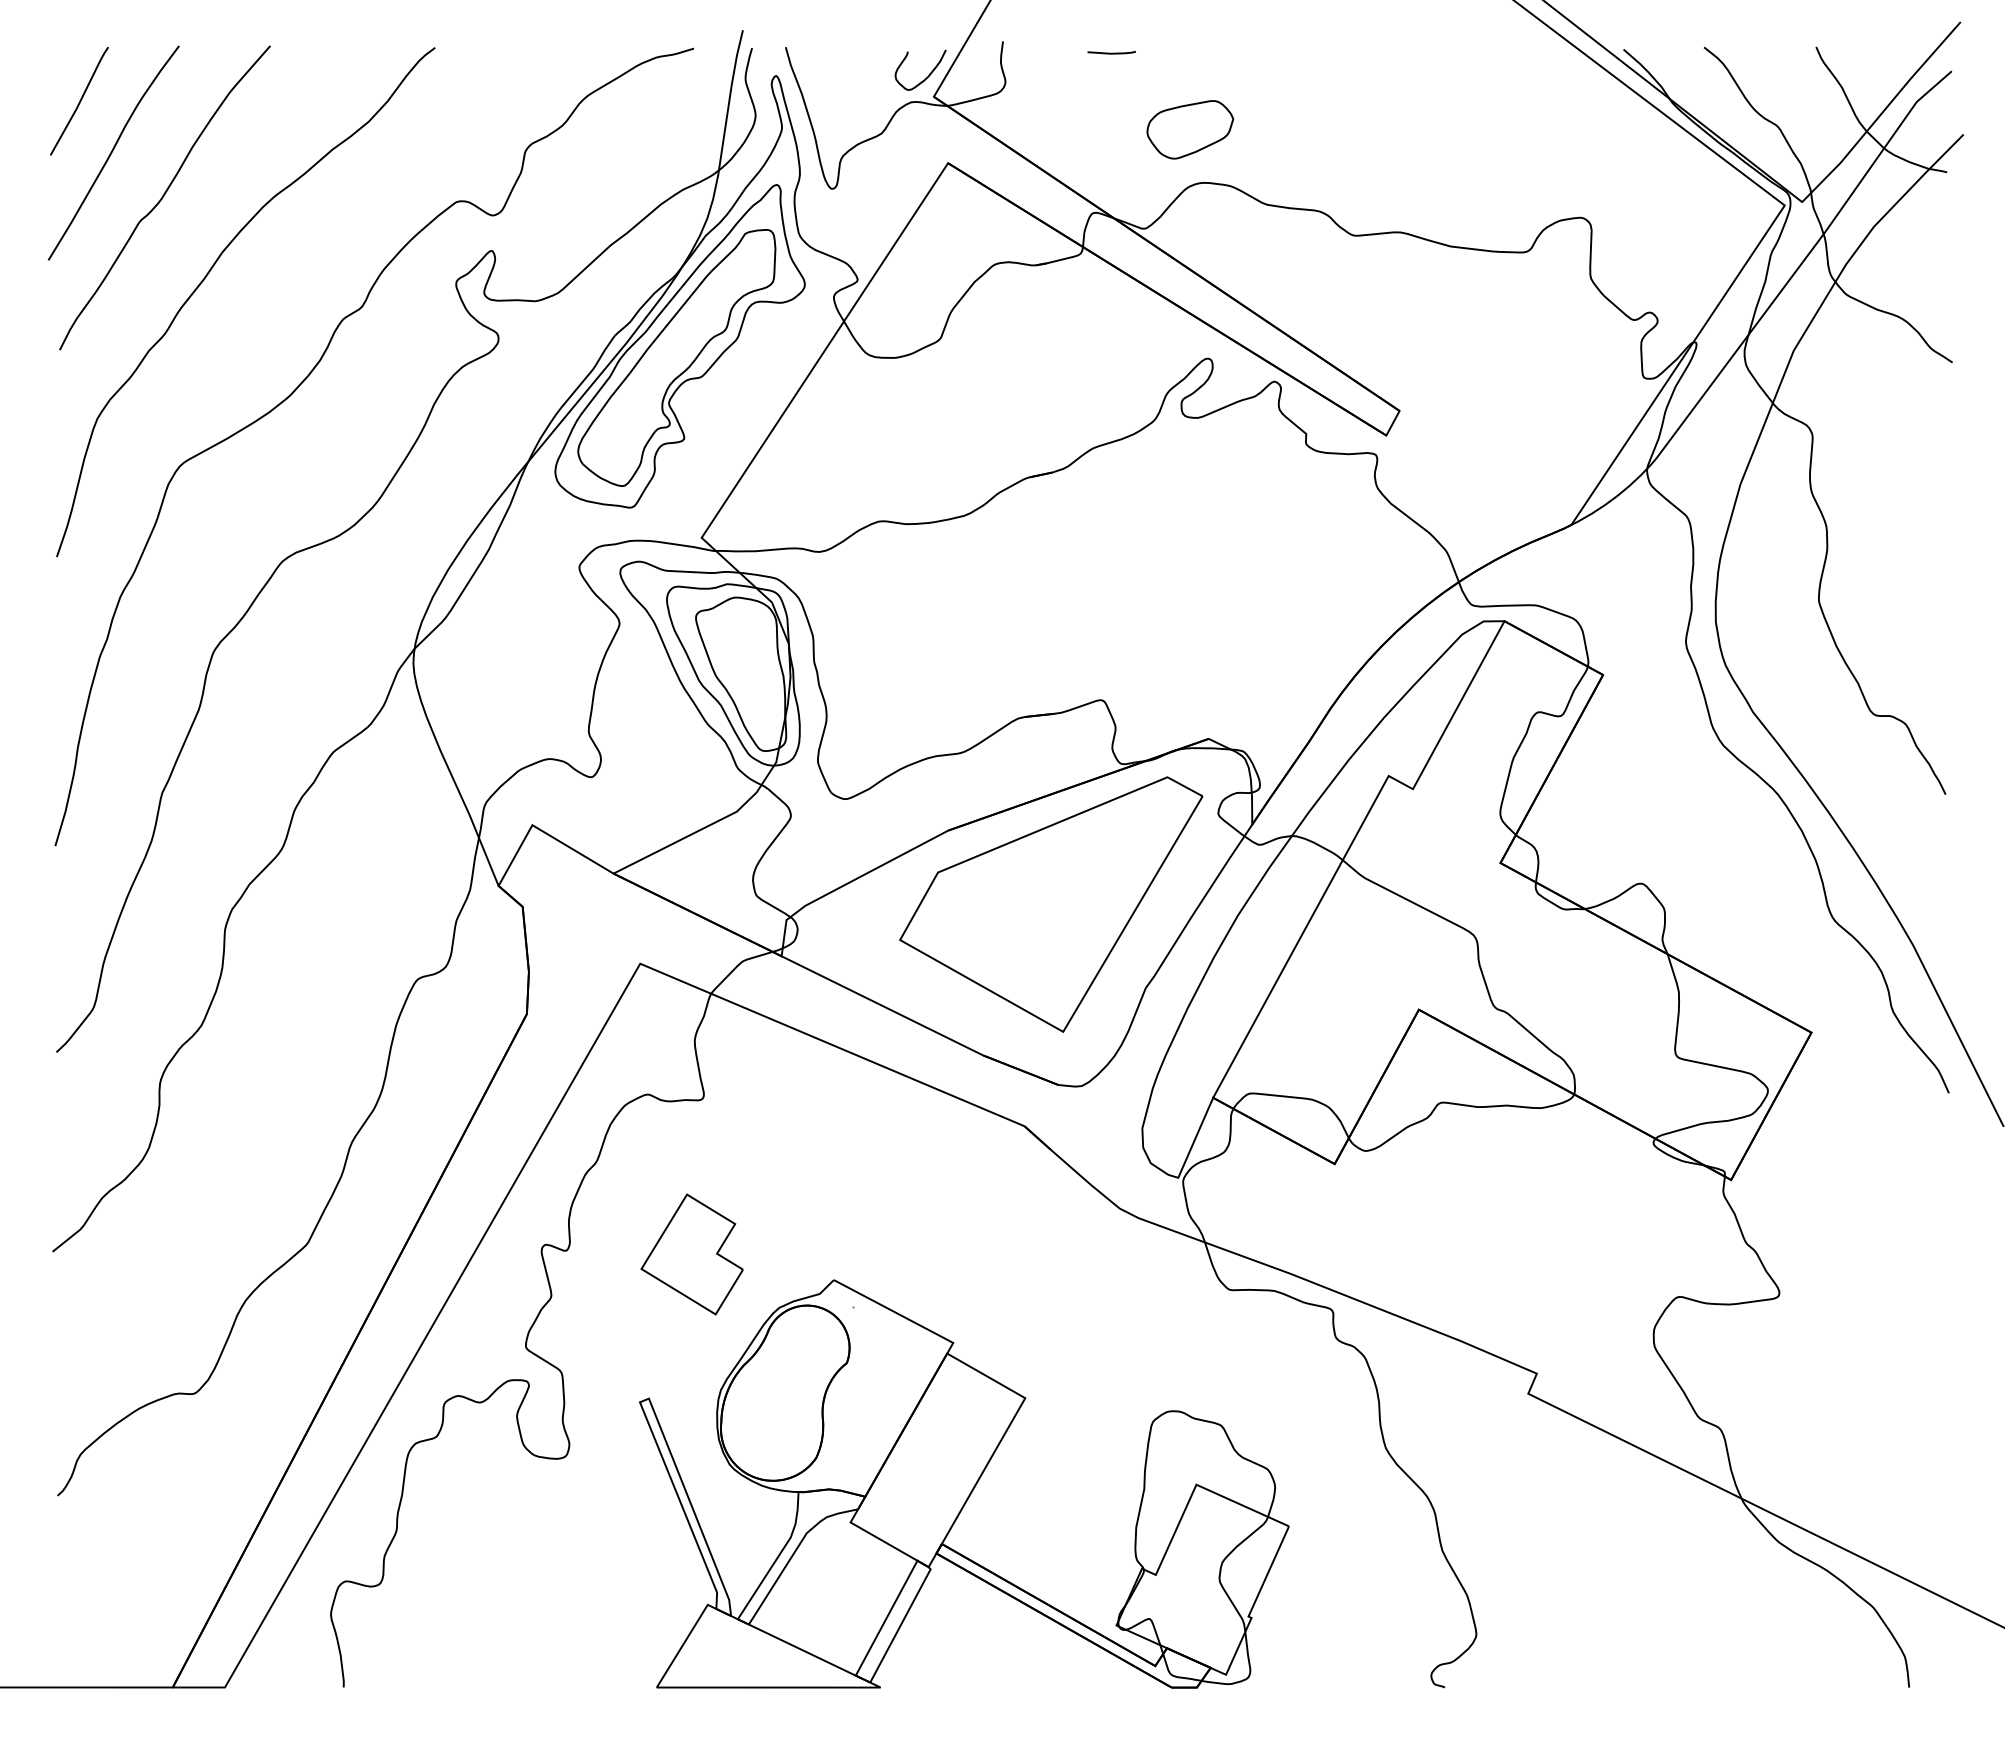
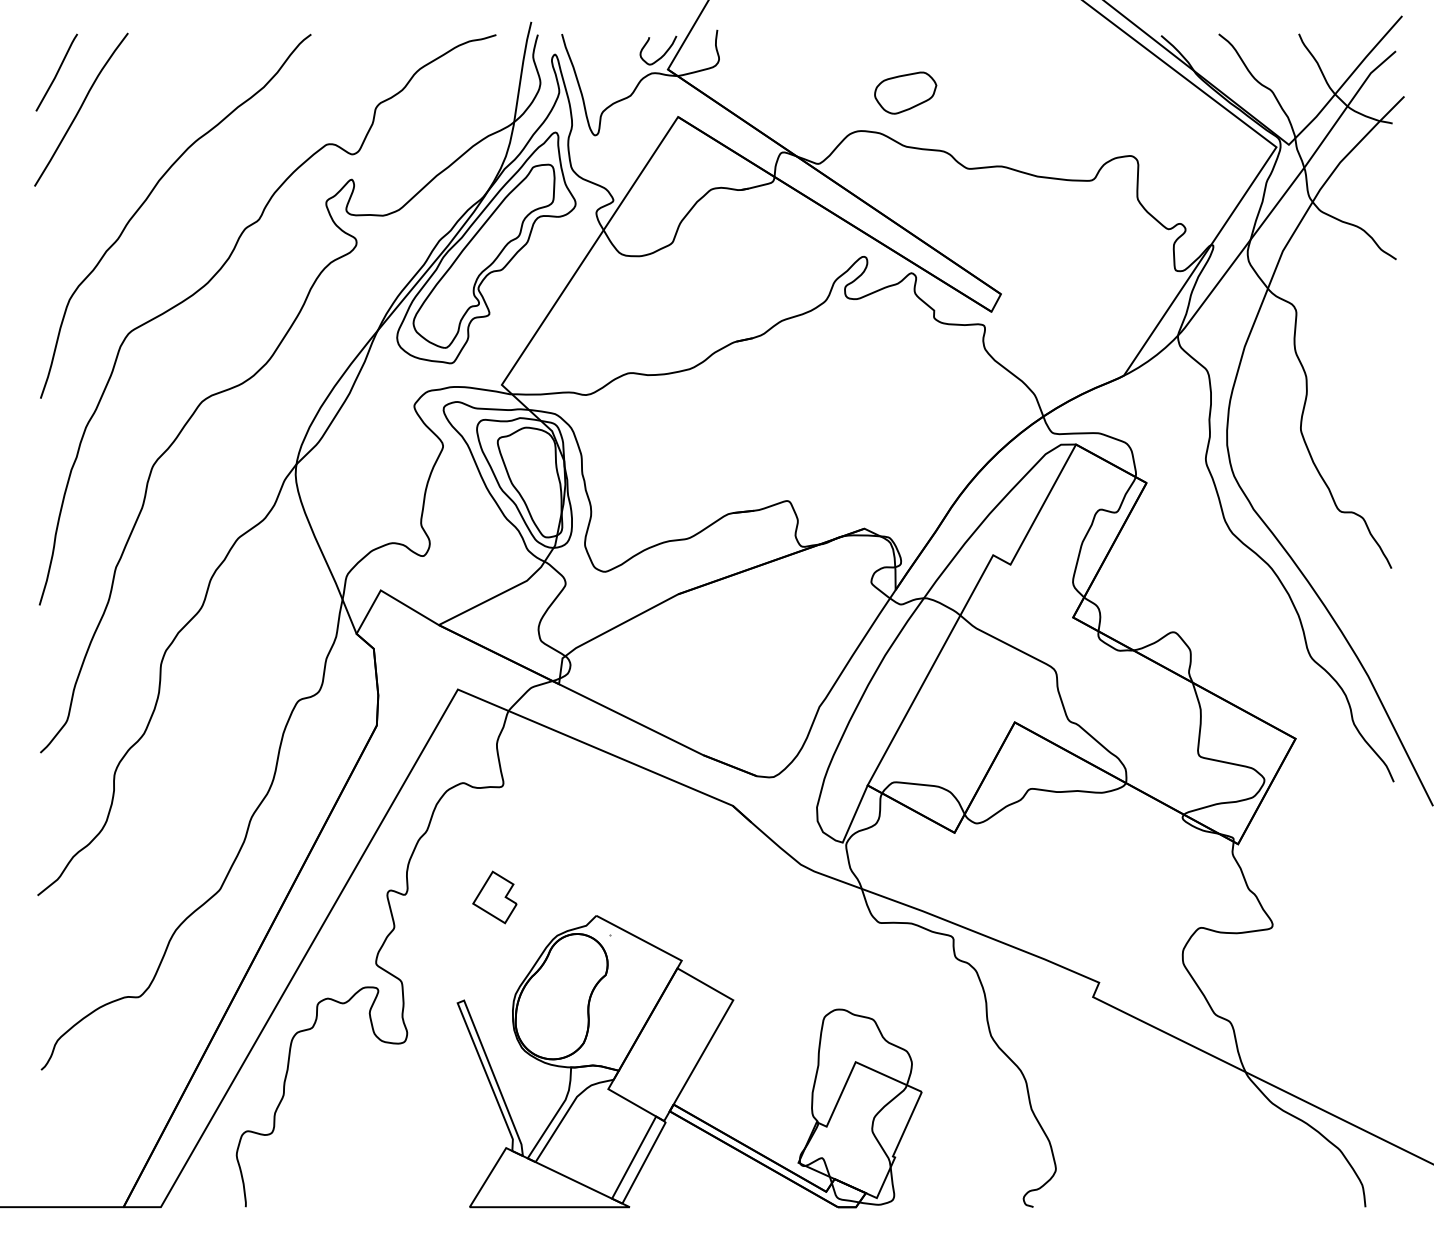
line: (1111, 52) -> (794, 37), removed
part: (1190, 129) -> (905, 92), moved
curve: (164, 196) -> (117, 140), removed
part: (1051, 904) -> (752, 647), removed
part: (691, 1254) -> (494, 897), size x0.6

